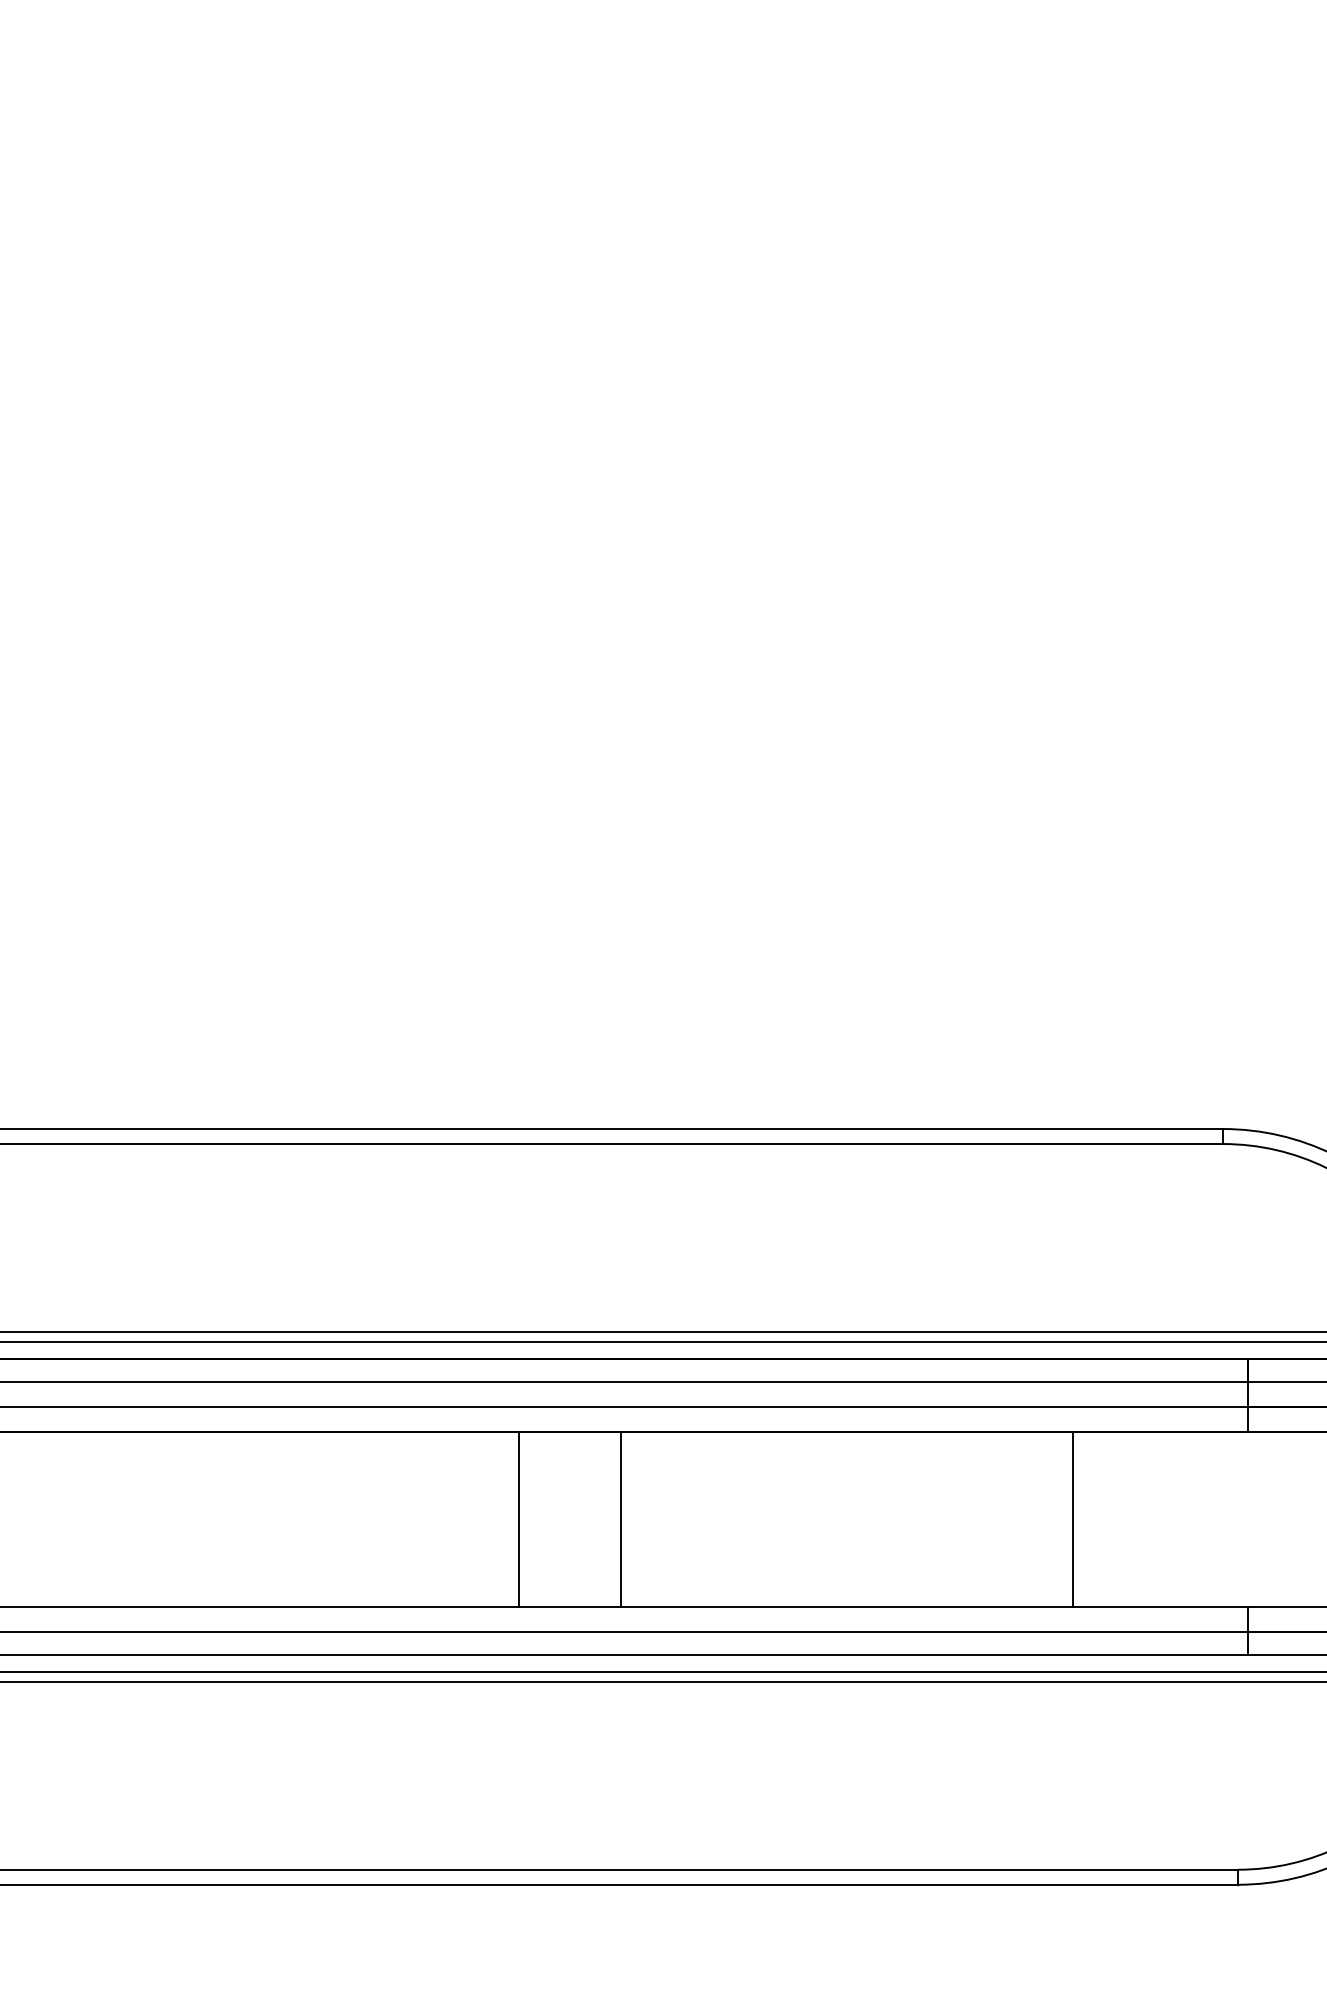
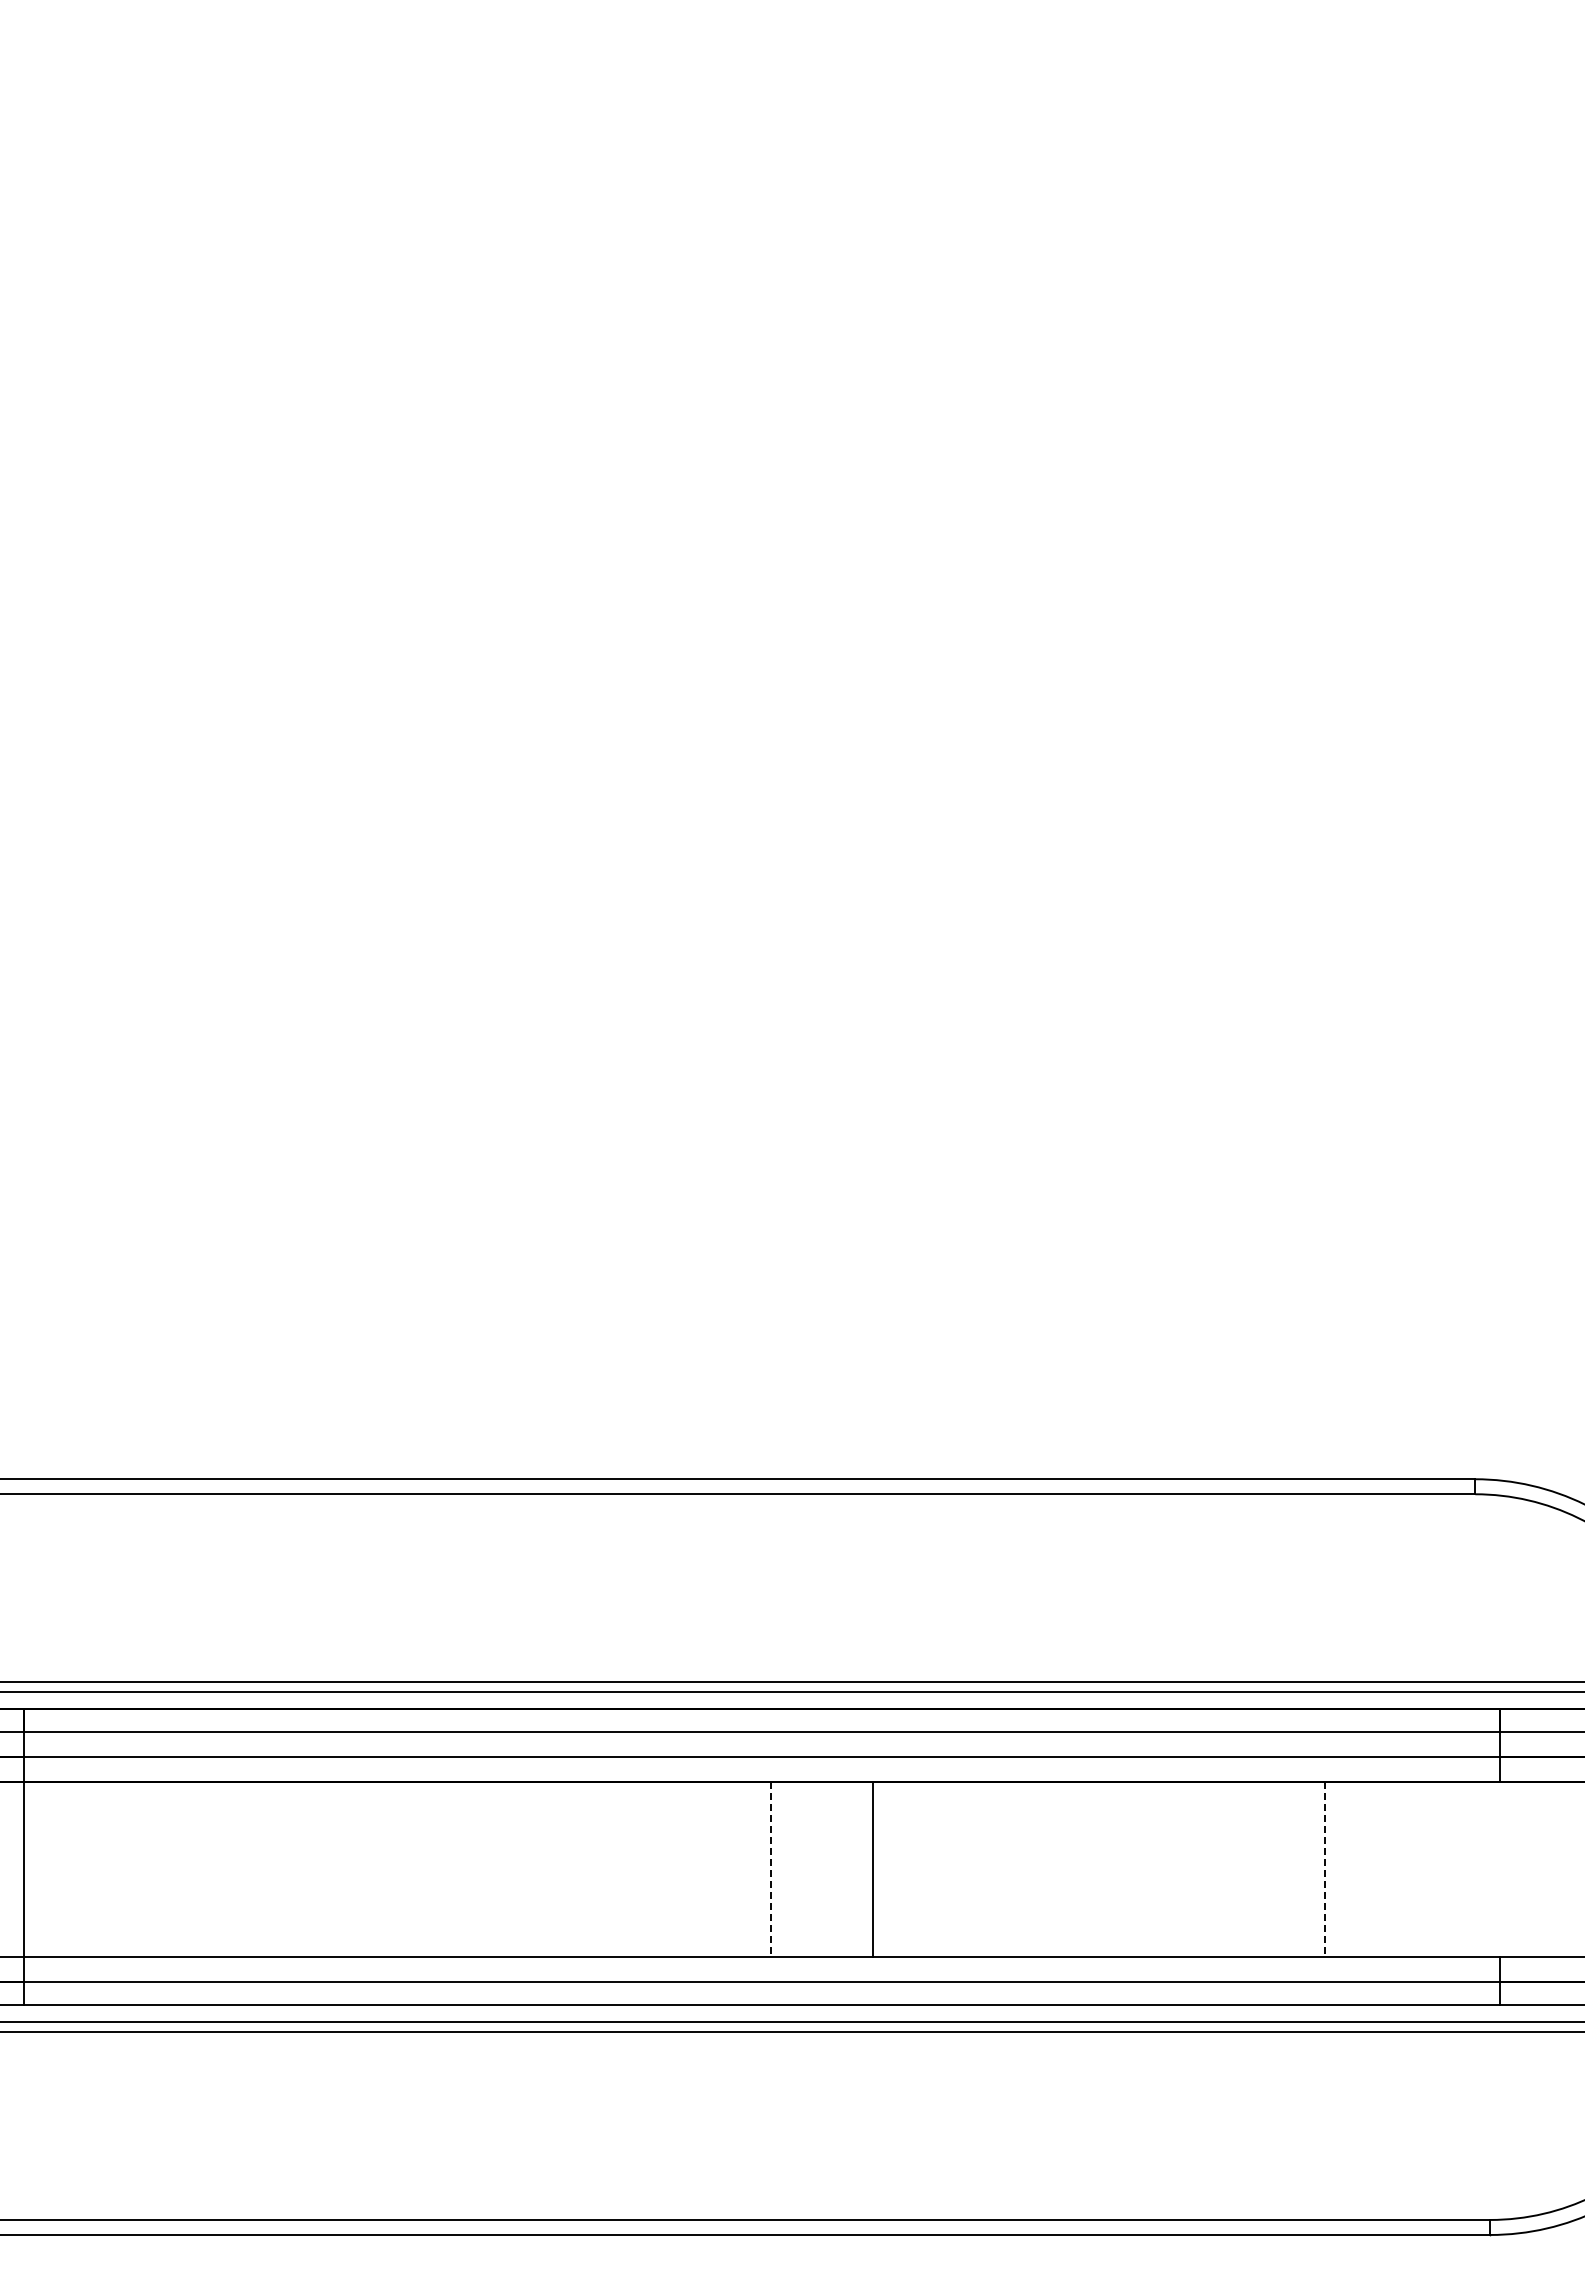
line: (519, 1519) -> (771, 1869), solid -> dashed
line: (1073, 1519) -> (1325, 1869), solid -> dashed

